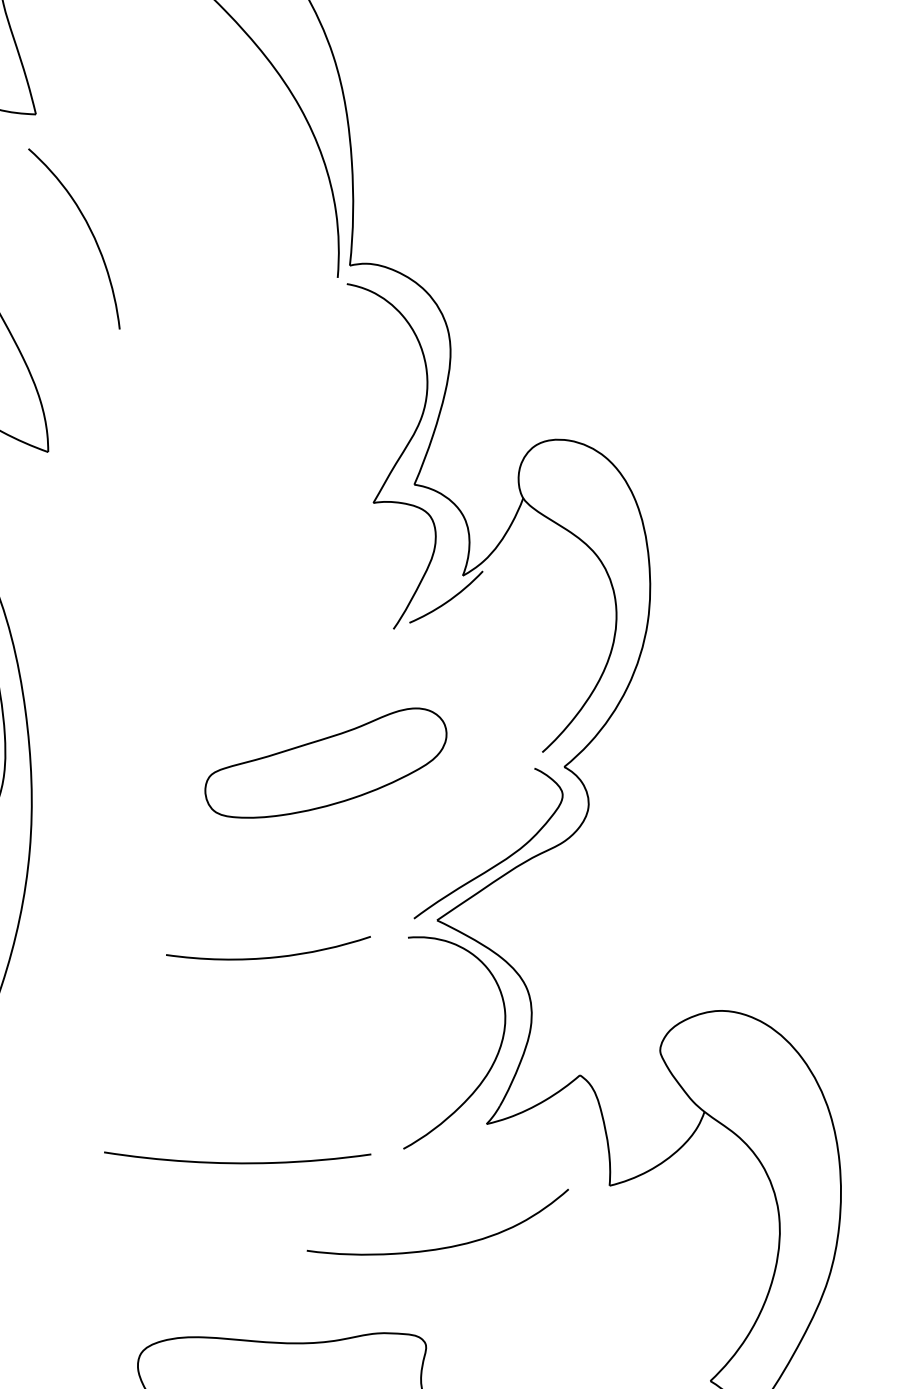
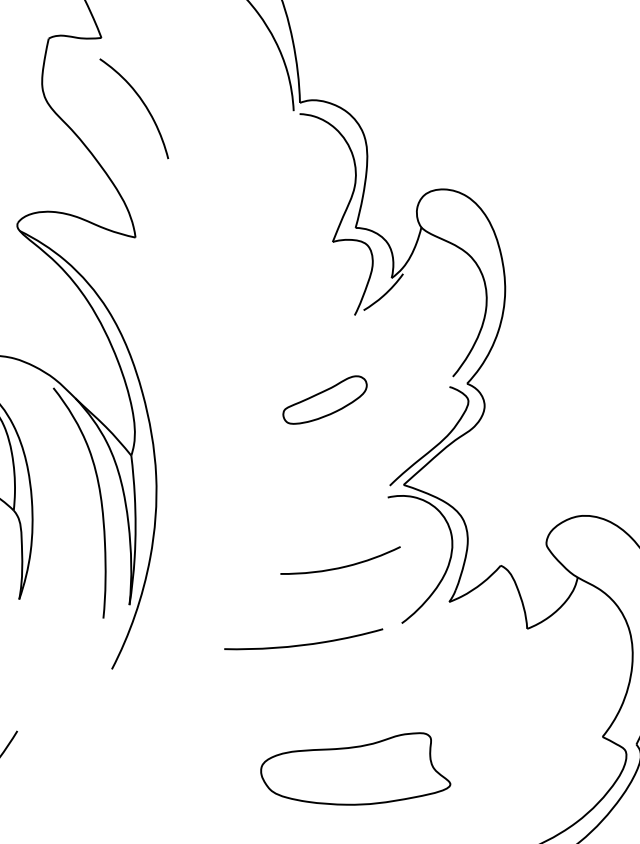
part: (325, 761) -> (324, 399), size x0.6
curve: (268, 956) -> (341, 566), moved
curve: (440, 1246) -> (431, 678), removed

